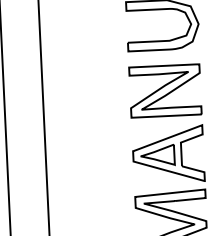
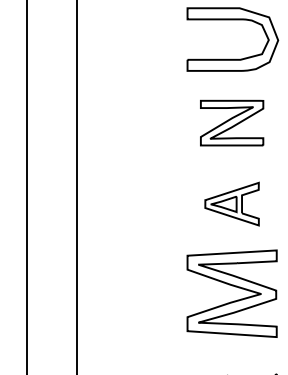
part: (164, 90) -> (231, 122), size x0.7
part: (167, 154) -> (231, 203), size x0.6

